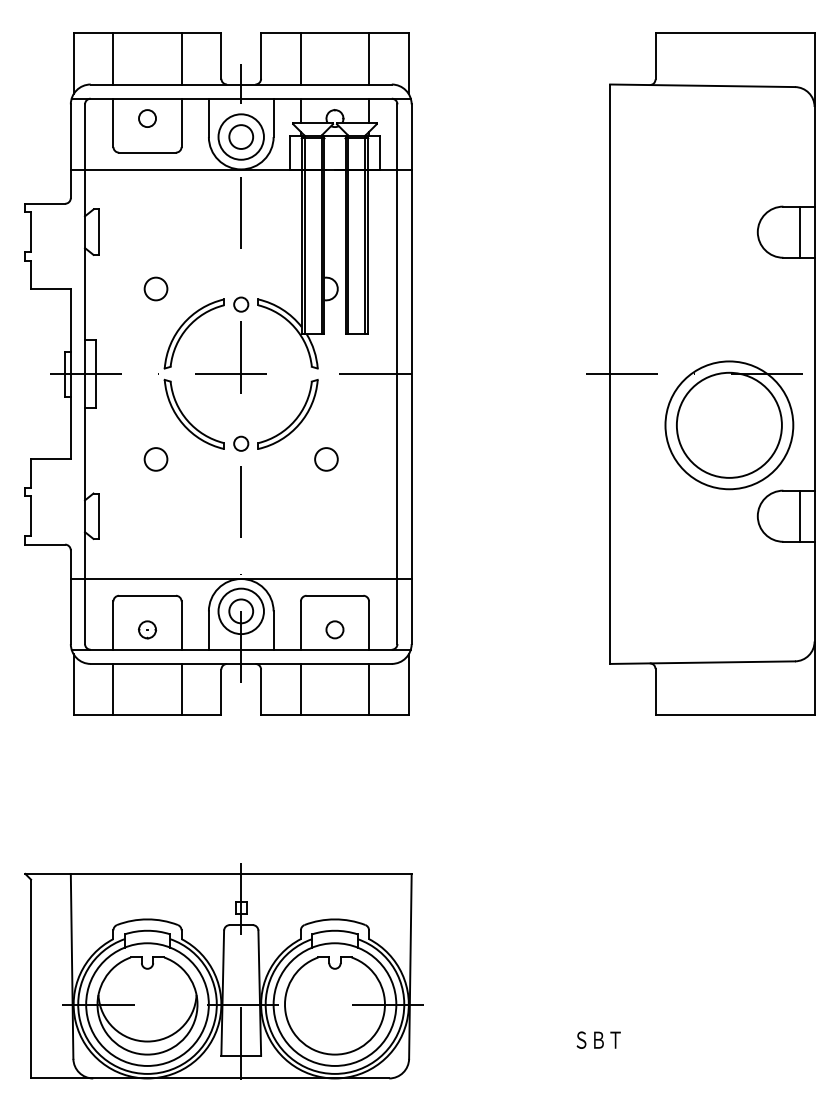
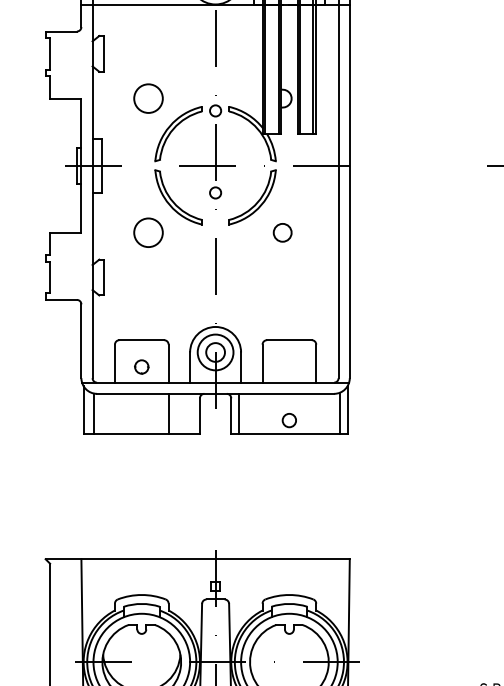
circle: (155, 288) -> (148, 98), size x1.6
circle: (241, 443) -> (215, 192), moved
circle: (155, 459) -> (148, 232), size x1.6
line: (240, 578) -> (215, 326), removed
circle: (334, 629) -> (289, 420), moved
line: (113, 689) -> (93, 413), moved
line: (300, 689) -> (238, 413), moved
line: (369, 689) -> (340, 413), moved

